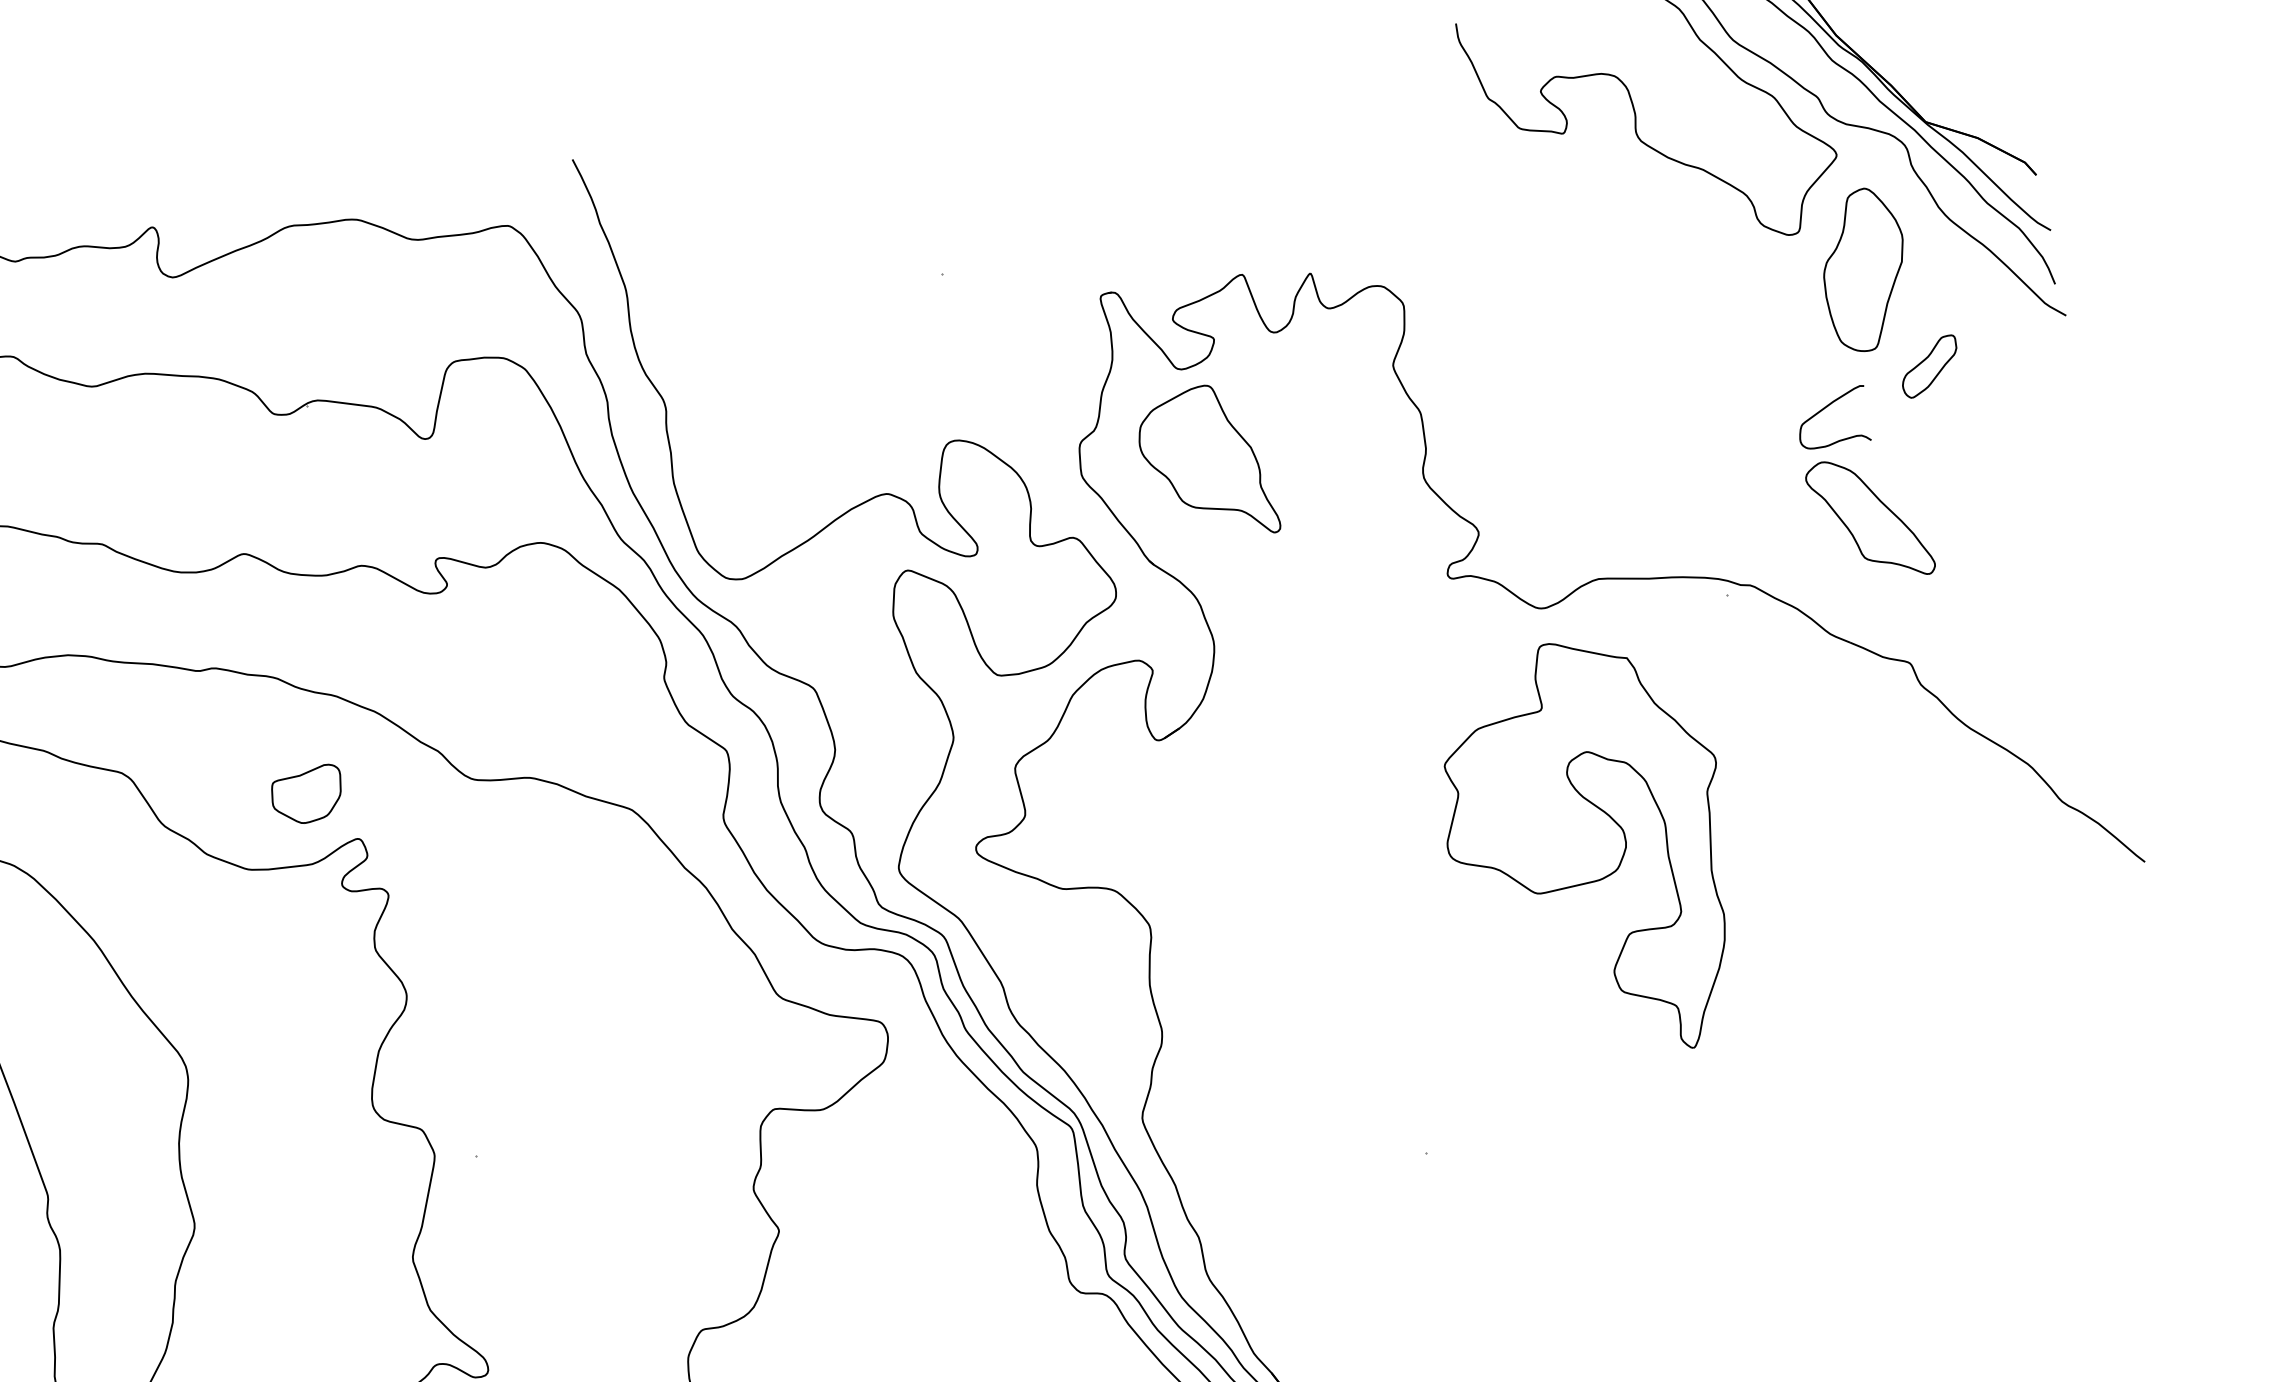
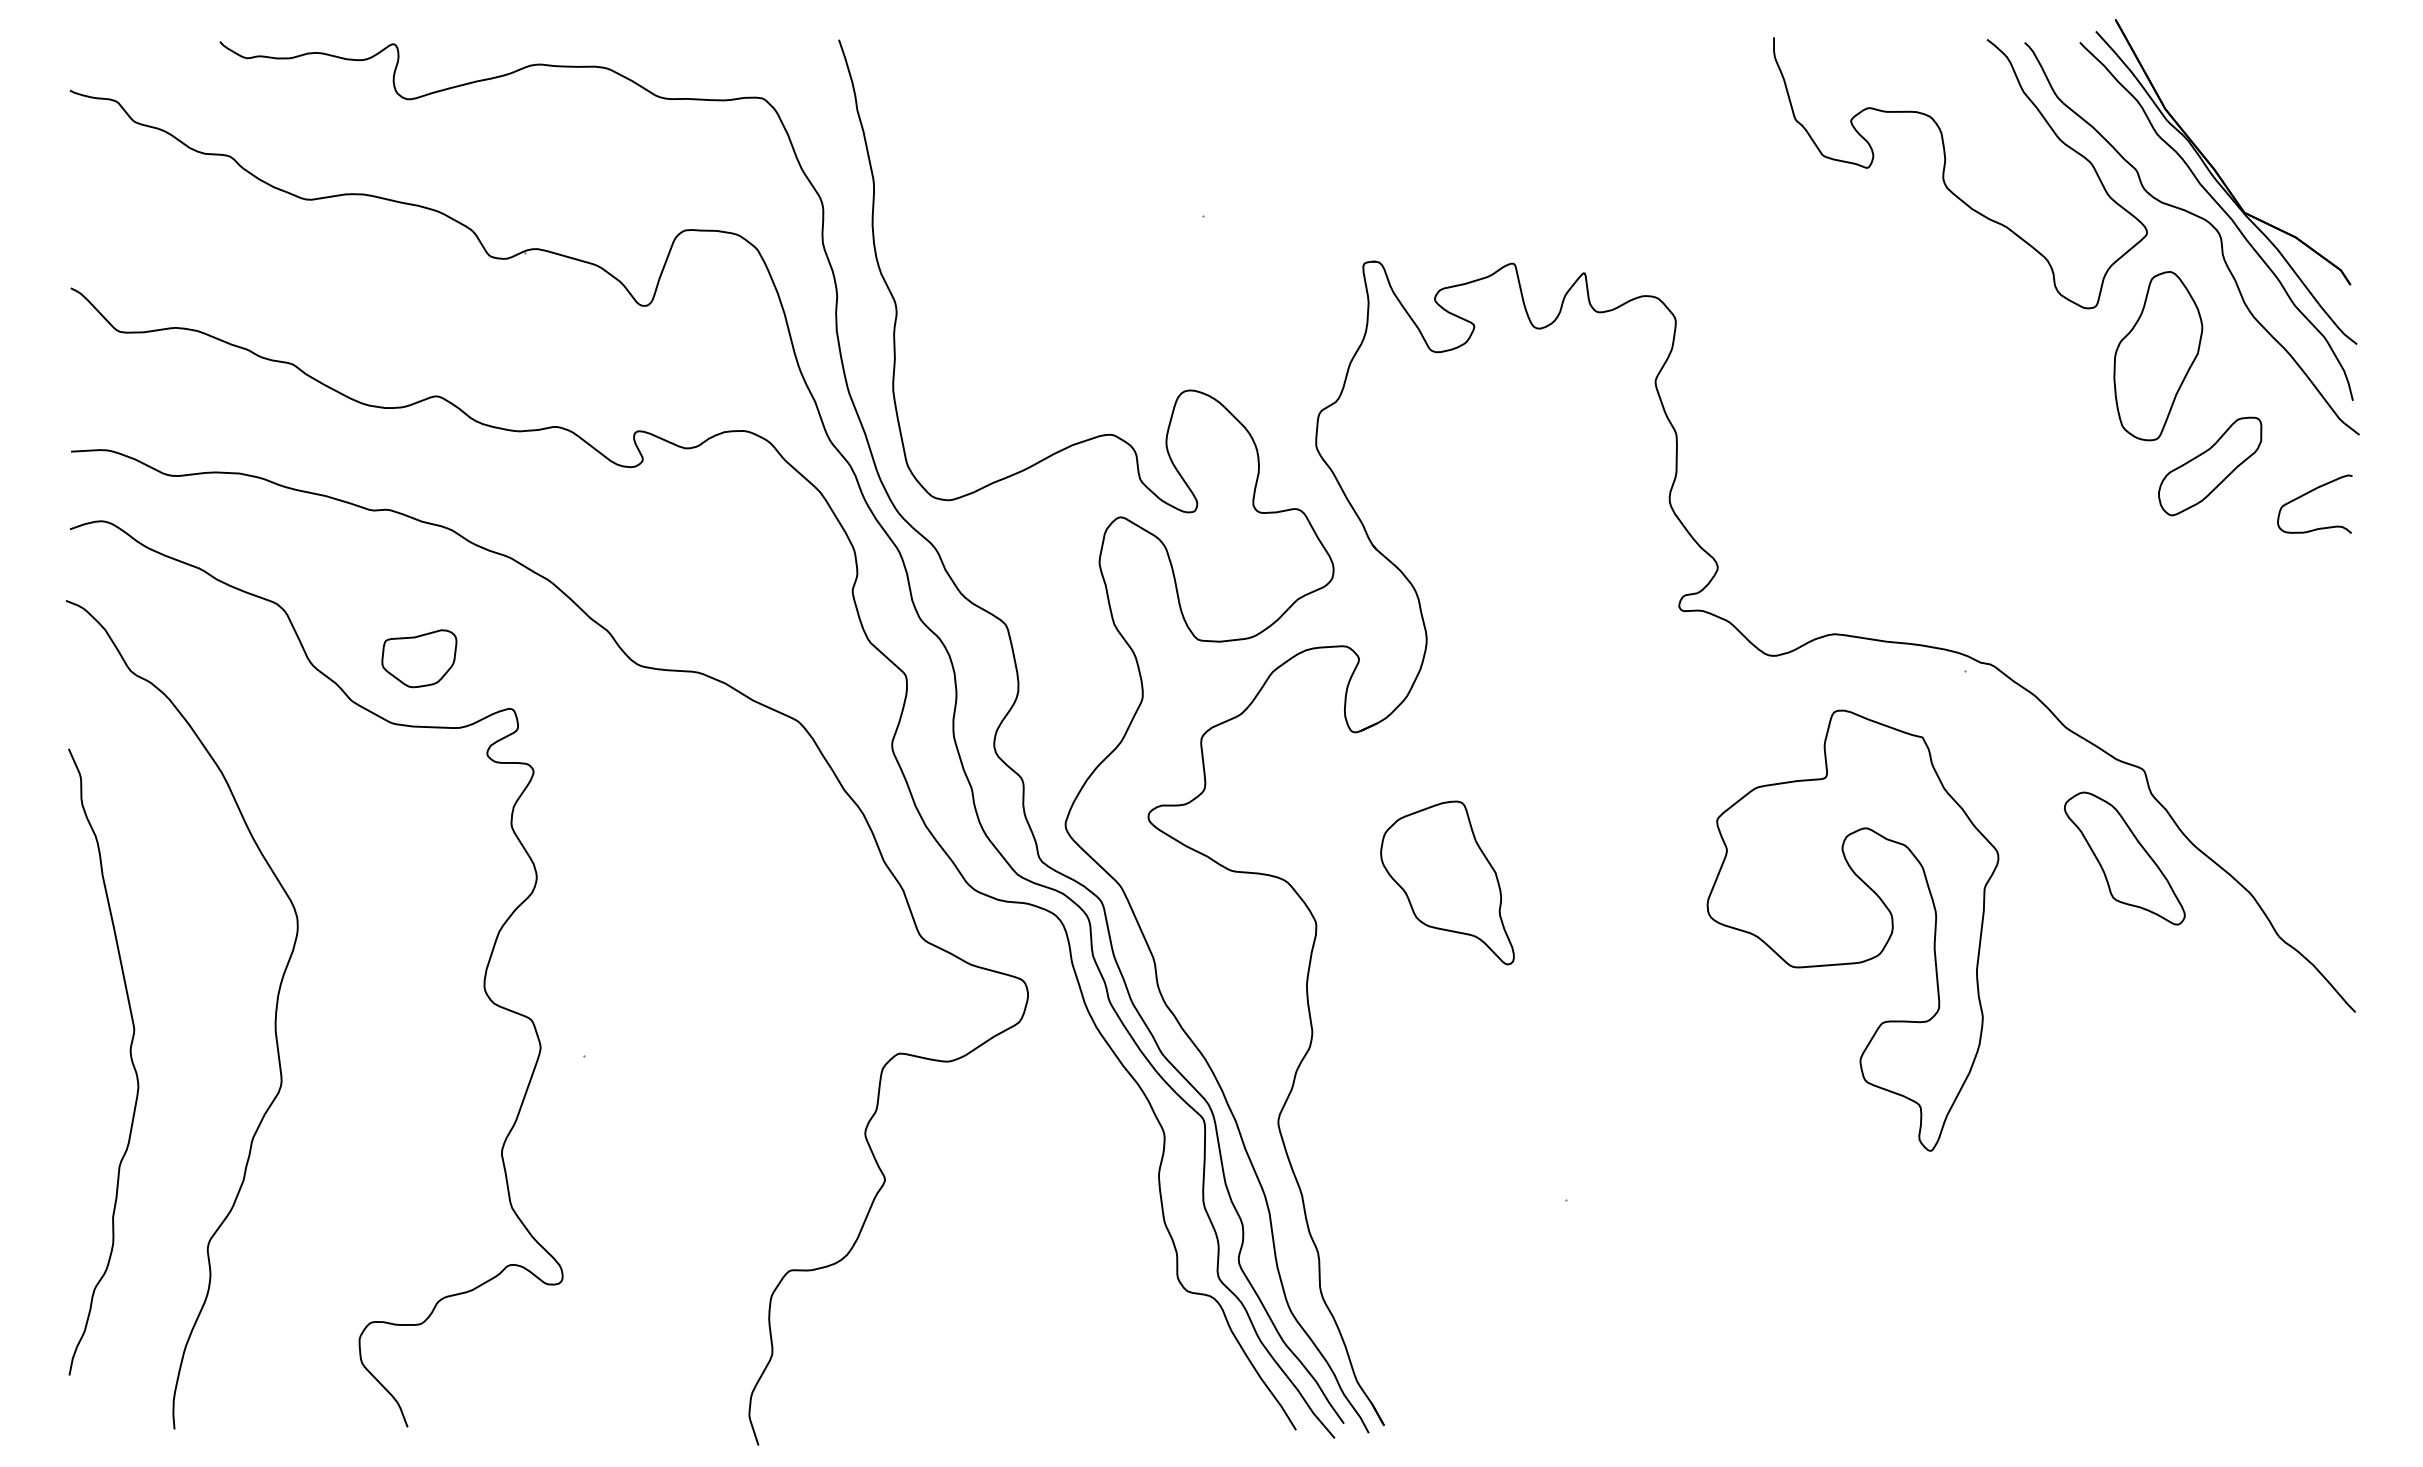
part: (1929, 366) -> (2210, 466), size x1.67
curve: (1826, 408) -> (2309, 493), moved
part: (1206, 463) -> (1447, 882), moved
part: (1869, 518) -> (2124, 858), moved
part: (307, 794) -> (419, 658), moved
part: (1588, 850) -> (1852, 930), moved

